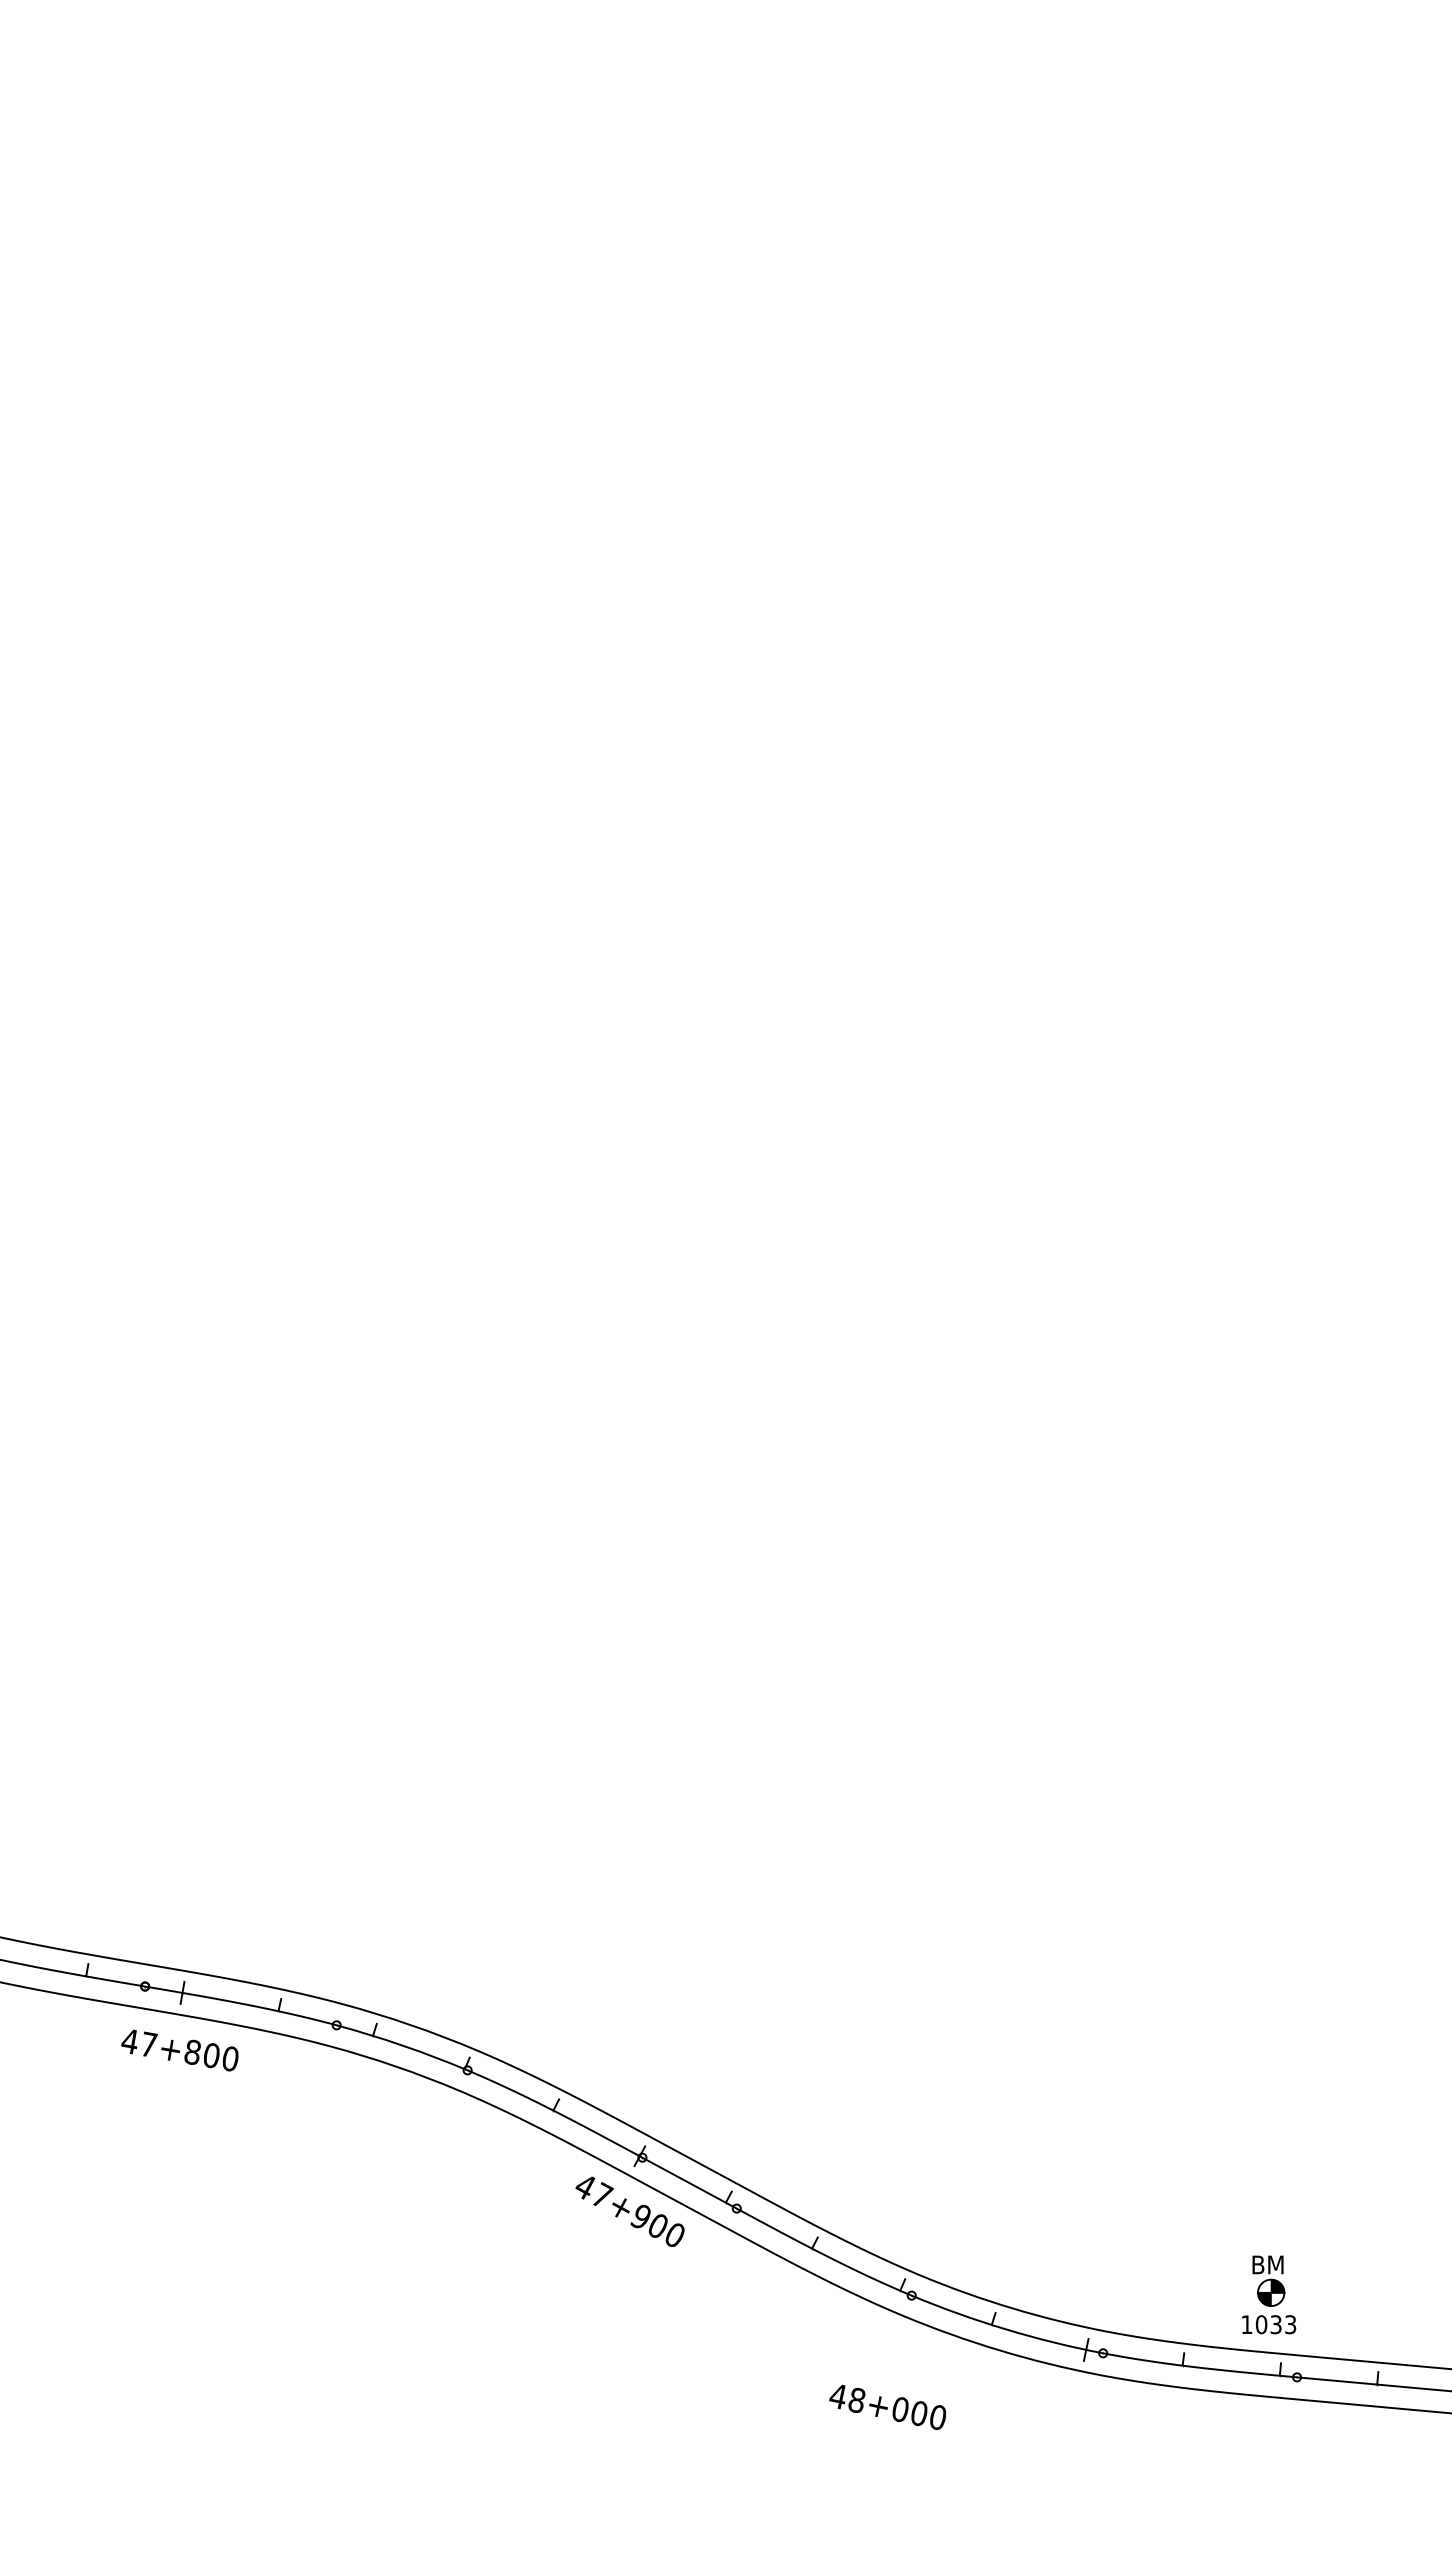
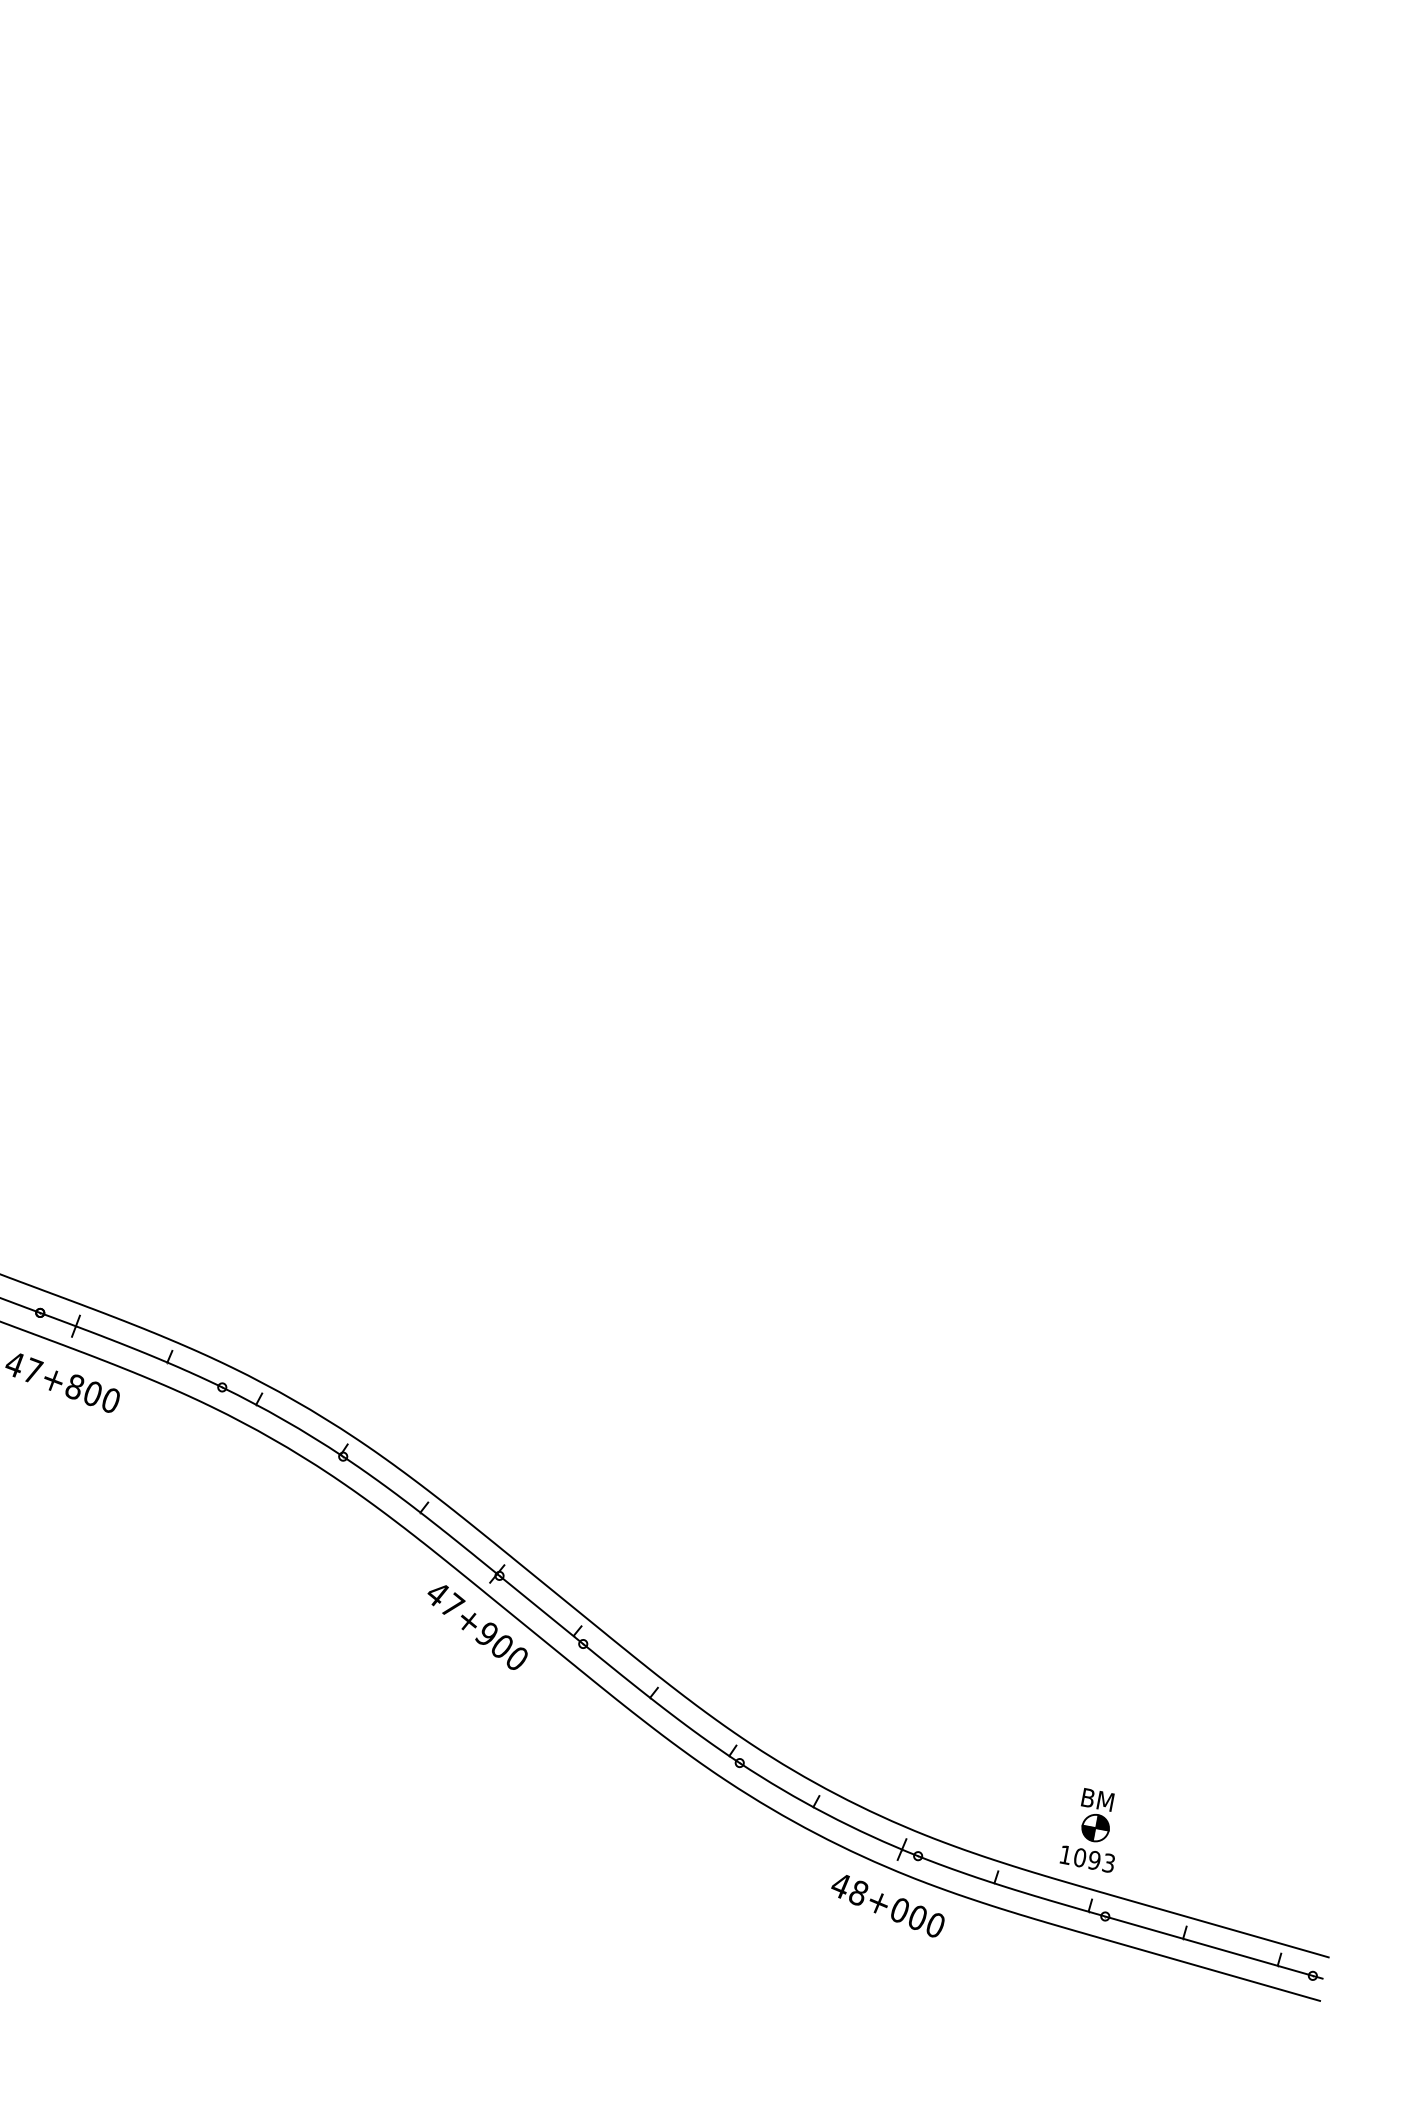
text: (1275, 2324) -> (1093, 1860), 1033 -> 1093
text: (887, 2407) -> (887, 1905), moved

